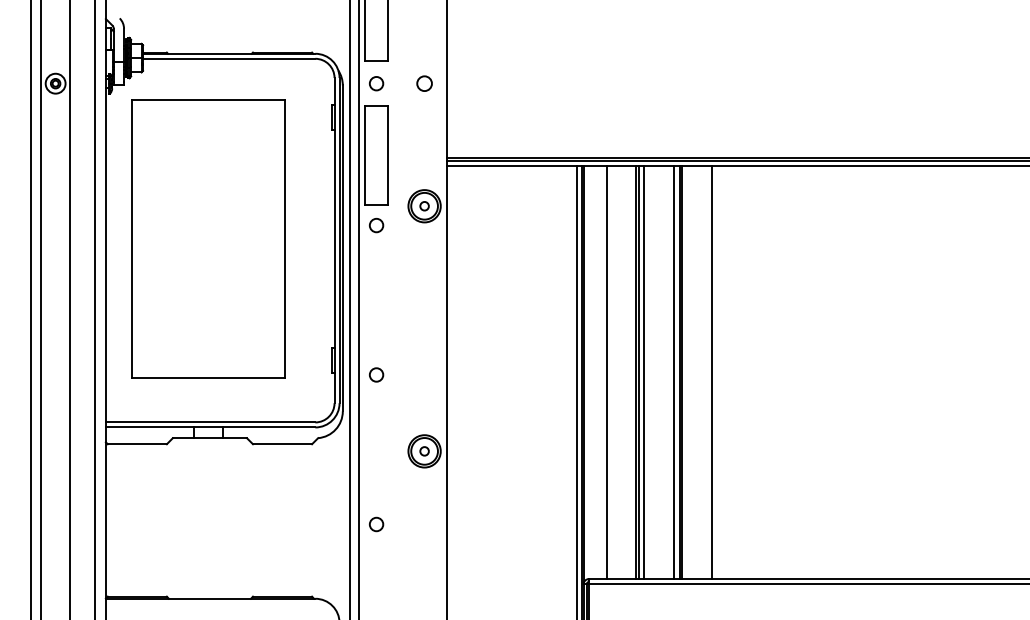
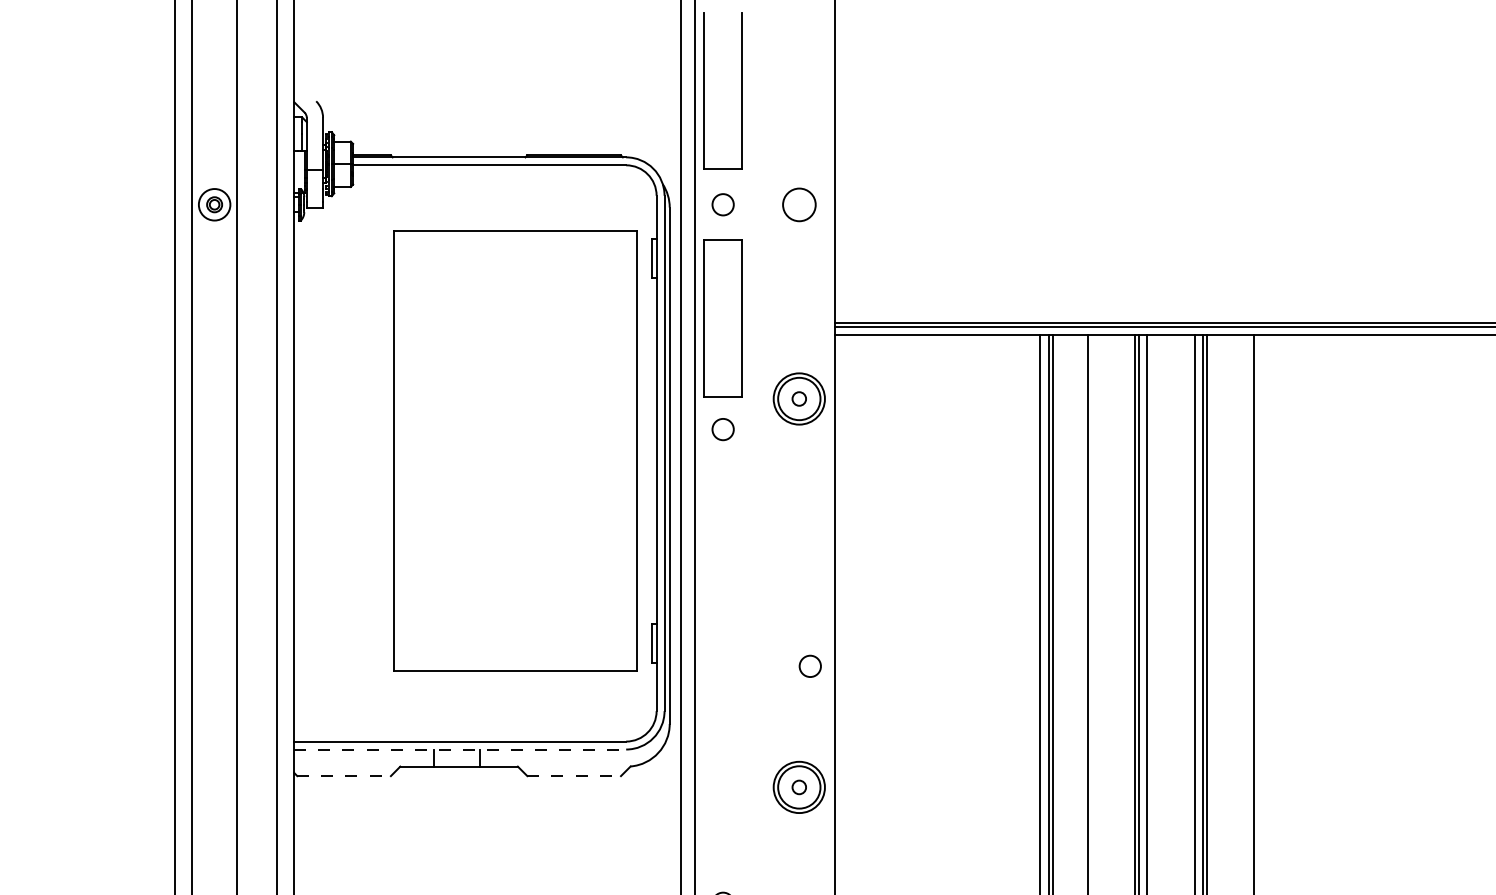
circle: (424, 83) -> (799, 204), size x1.4
part: (208, 238) -> (515, 450), moved
circle: (376, 374) -> (810, 665), moved
line: (210, 427) -> (460, 749), solid -> dashed
line: (137, 444) -> (344, 776), solid -> dashed
line: (282, 444) -> (574, 776), solid -> dashed

